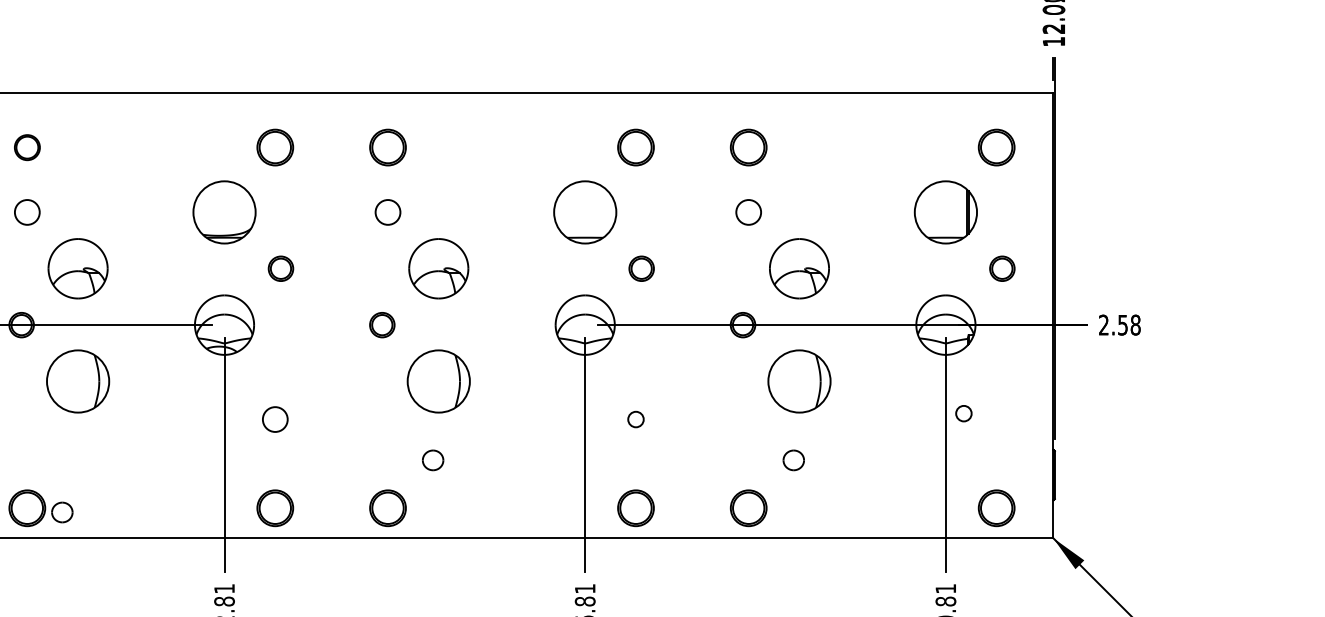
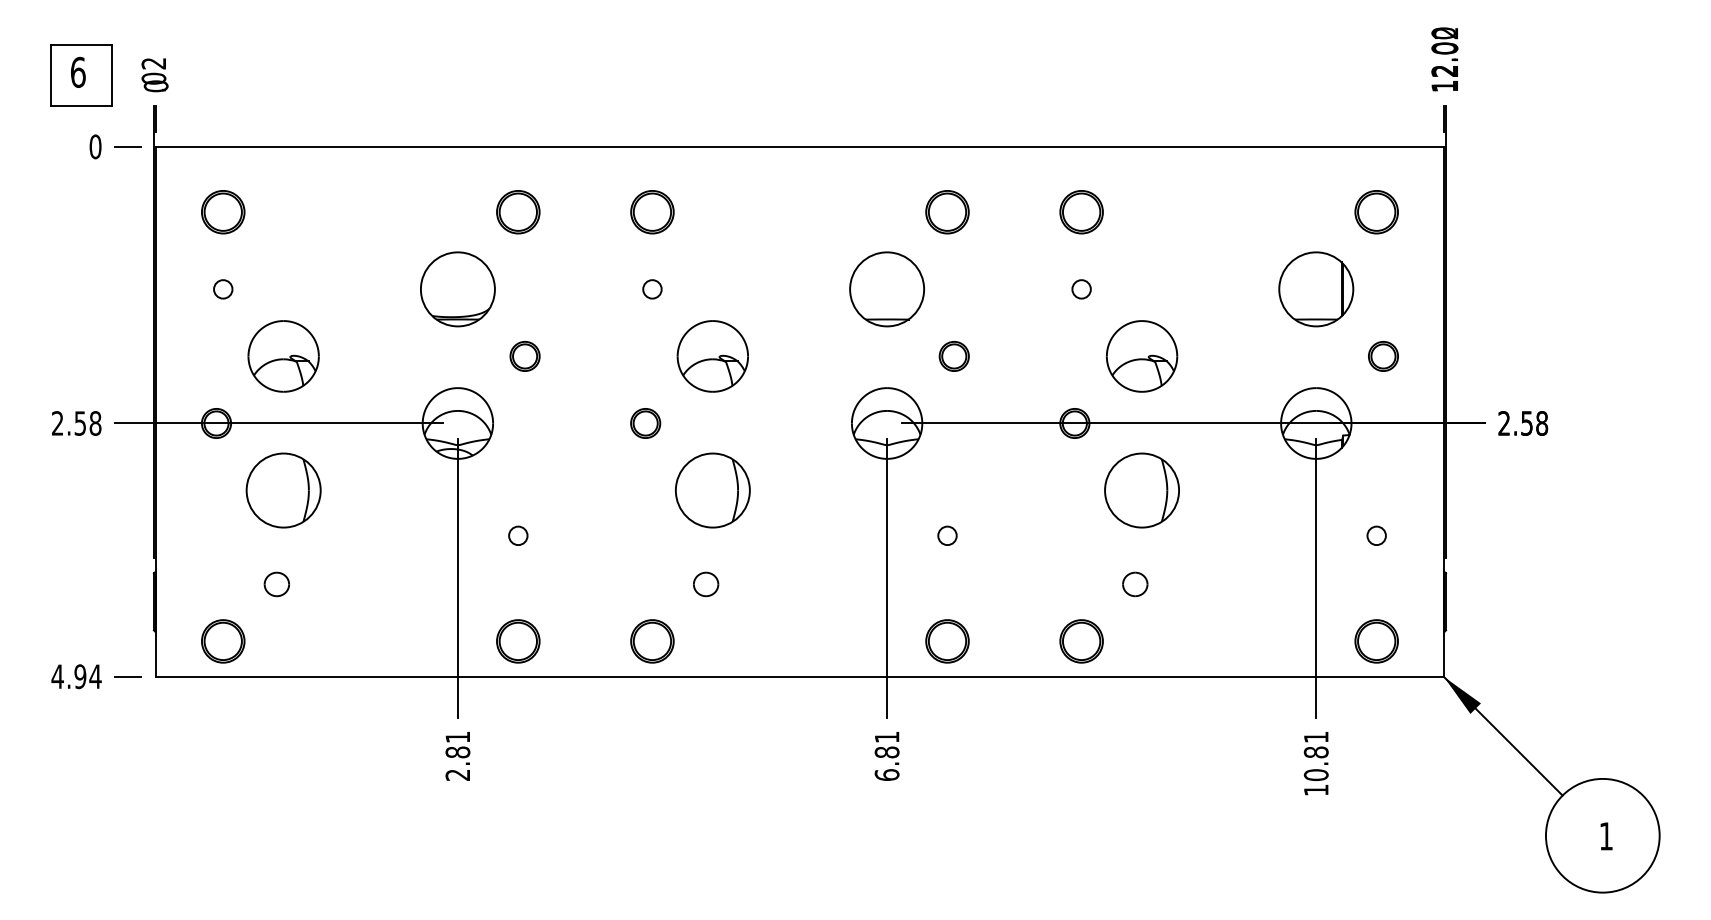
part: (27, 147) -> (223, 212), size x1.43
circle: (27, 212) -> (223, 289), size x0.62
circle: (388, 212) -> (652, 289), size x0.62
circle: (748, 212) -> (1081, 289), size x0.62
circle: (963, 413) -> (1376, 535), moved
circle: (275, 419) -> (518, 535), size x0.62
part: (61, 512) -> (276, 584), moved

